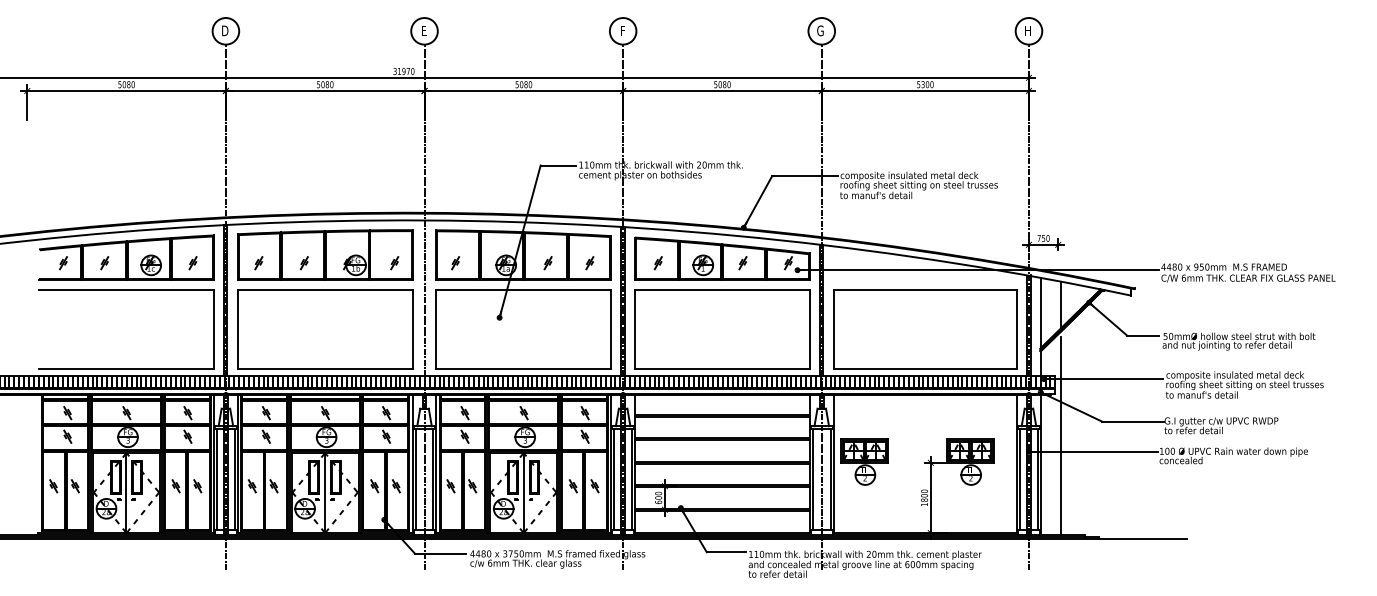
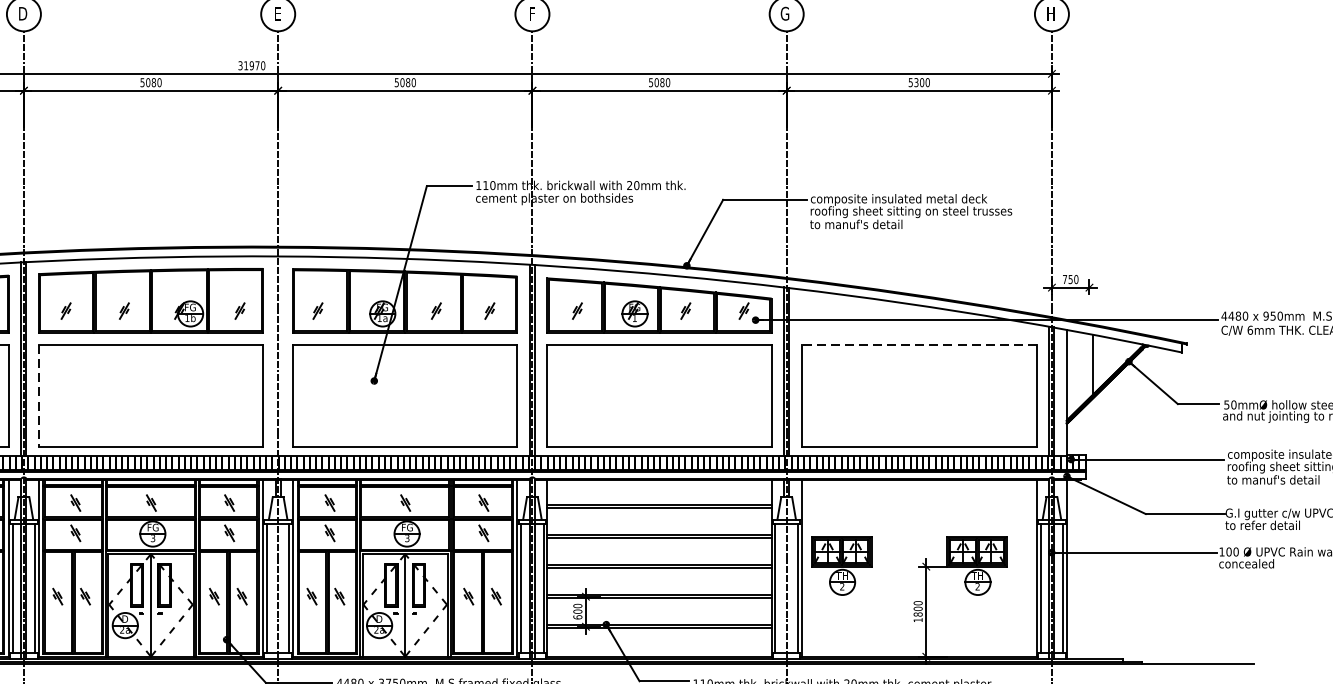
line: (925, 289) -> (919, 344), solid -> dashed
line: (237, 329) -> (38, 396), solid -> dashed
line: (1061, 435) -> (1093, 531), removed

